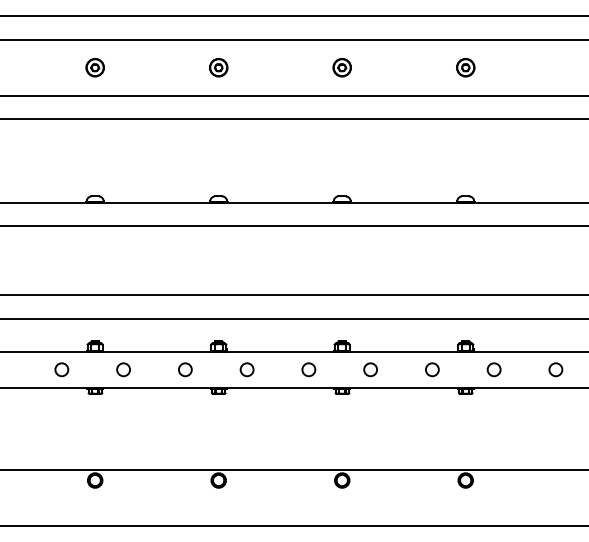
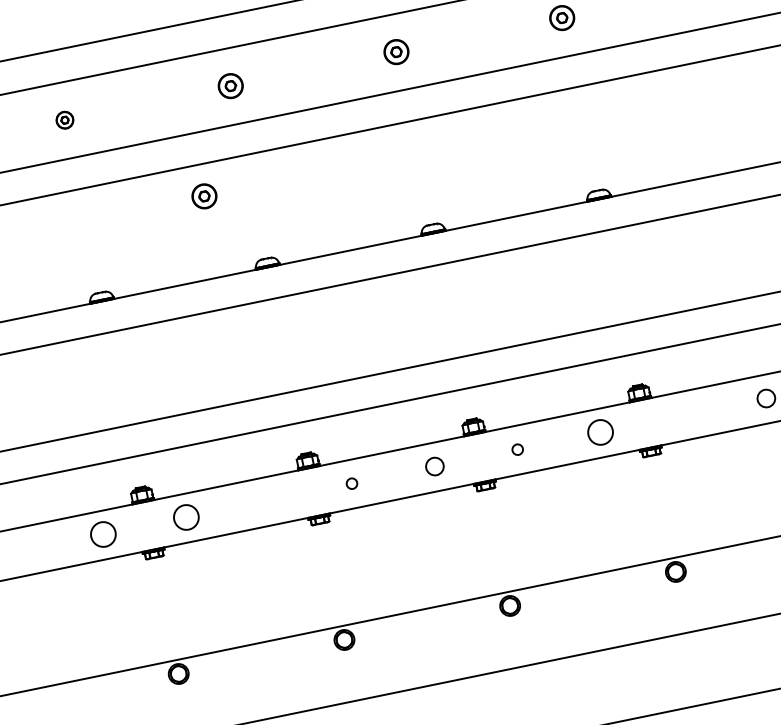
part: (94, 67) -> (64, 120), size x0.7
part: (183, 142) -> (204, 196), added
circle: (61, 369) -> (102, 534), size x1.4
circle: (123, 369) -> (186, 517), size x1.4
circle: (185, 369) -> (269, 500), removed
circle: (246, 369) -> (351, 483), size x0.6
circle: (370, 369) -> (517, 449), size x0.6
circle: (432, 369) -> (600, 432), size x1.4
circle: (493, 369) -> (682, 415), removed

